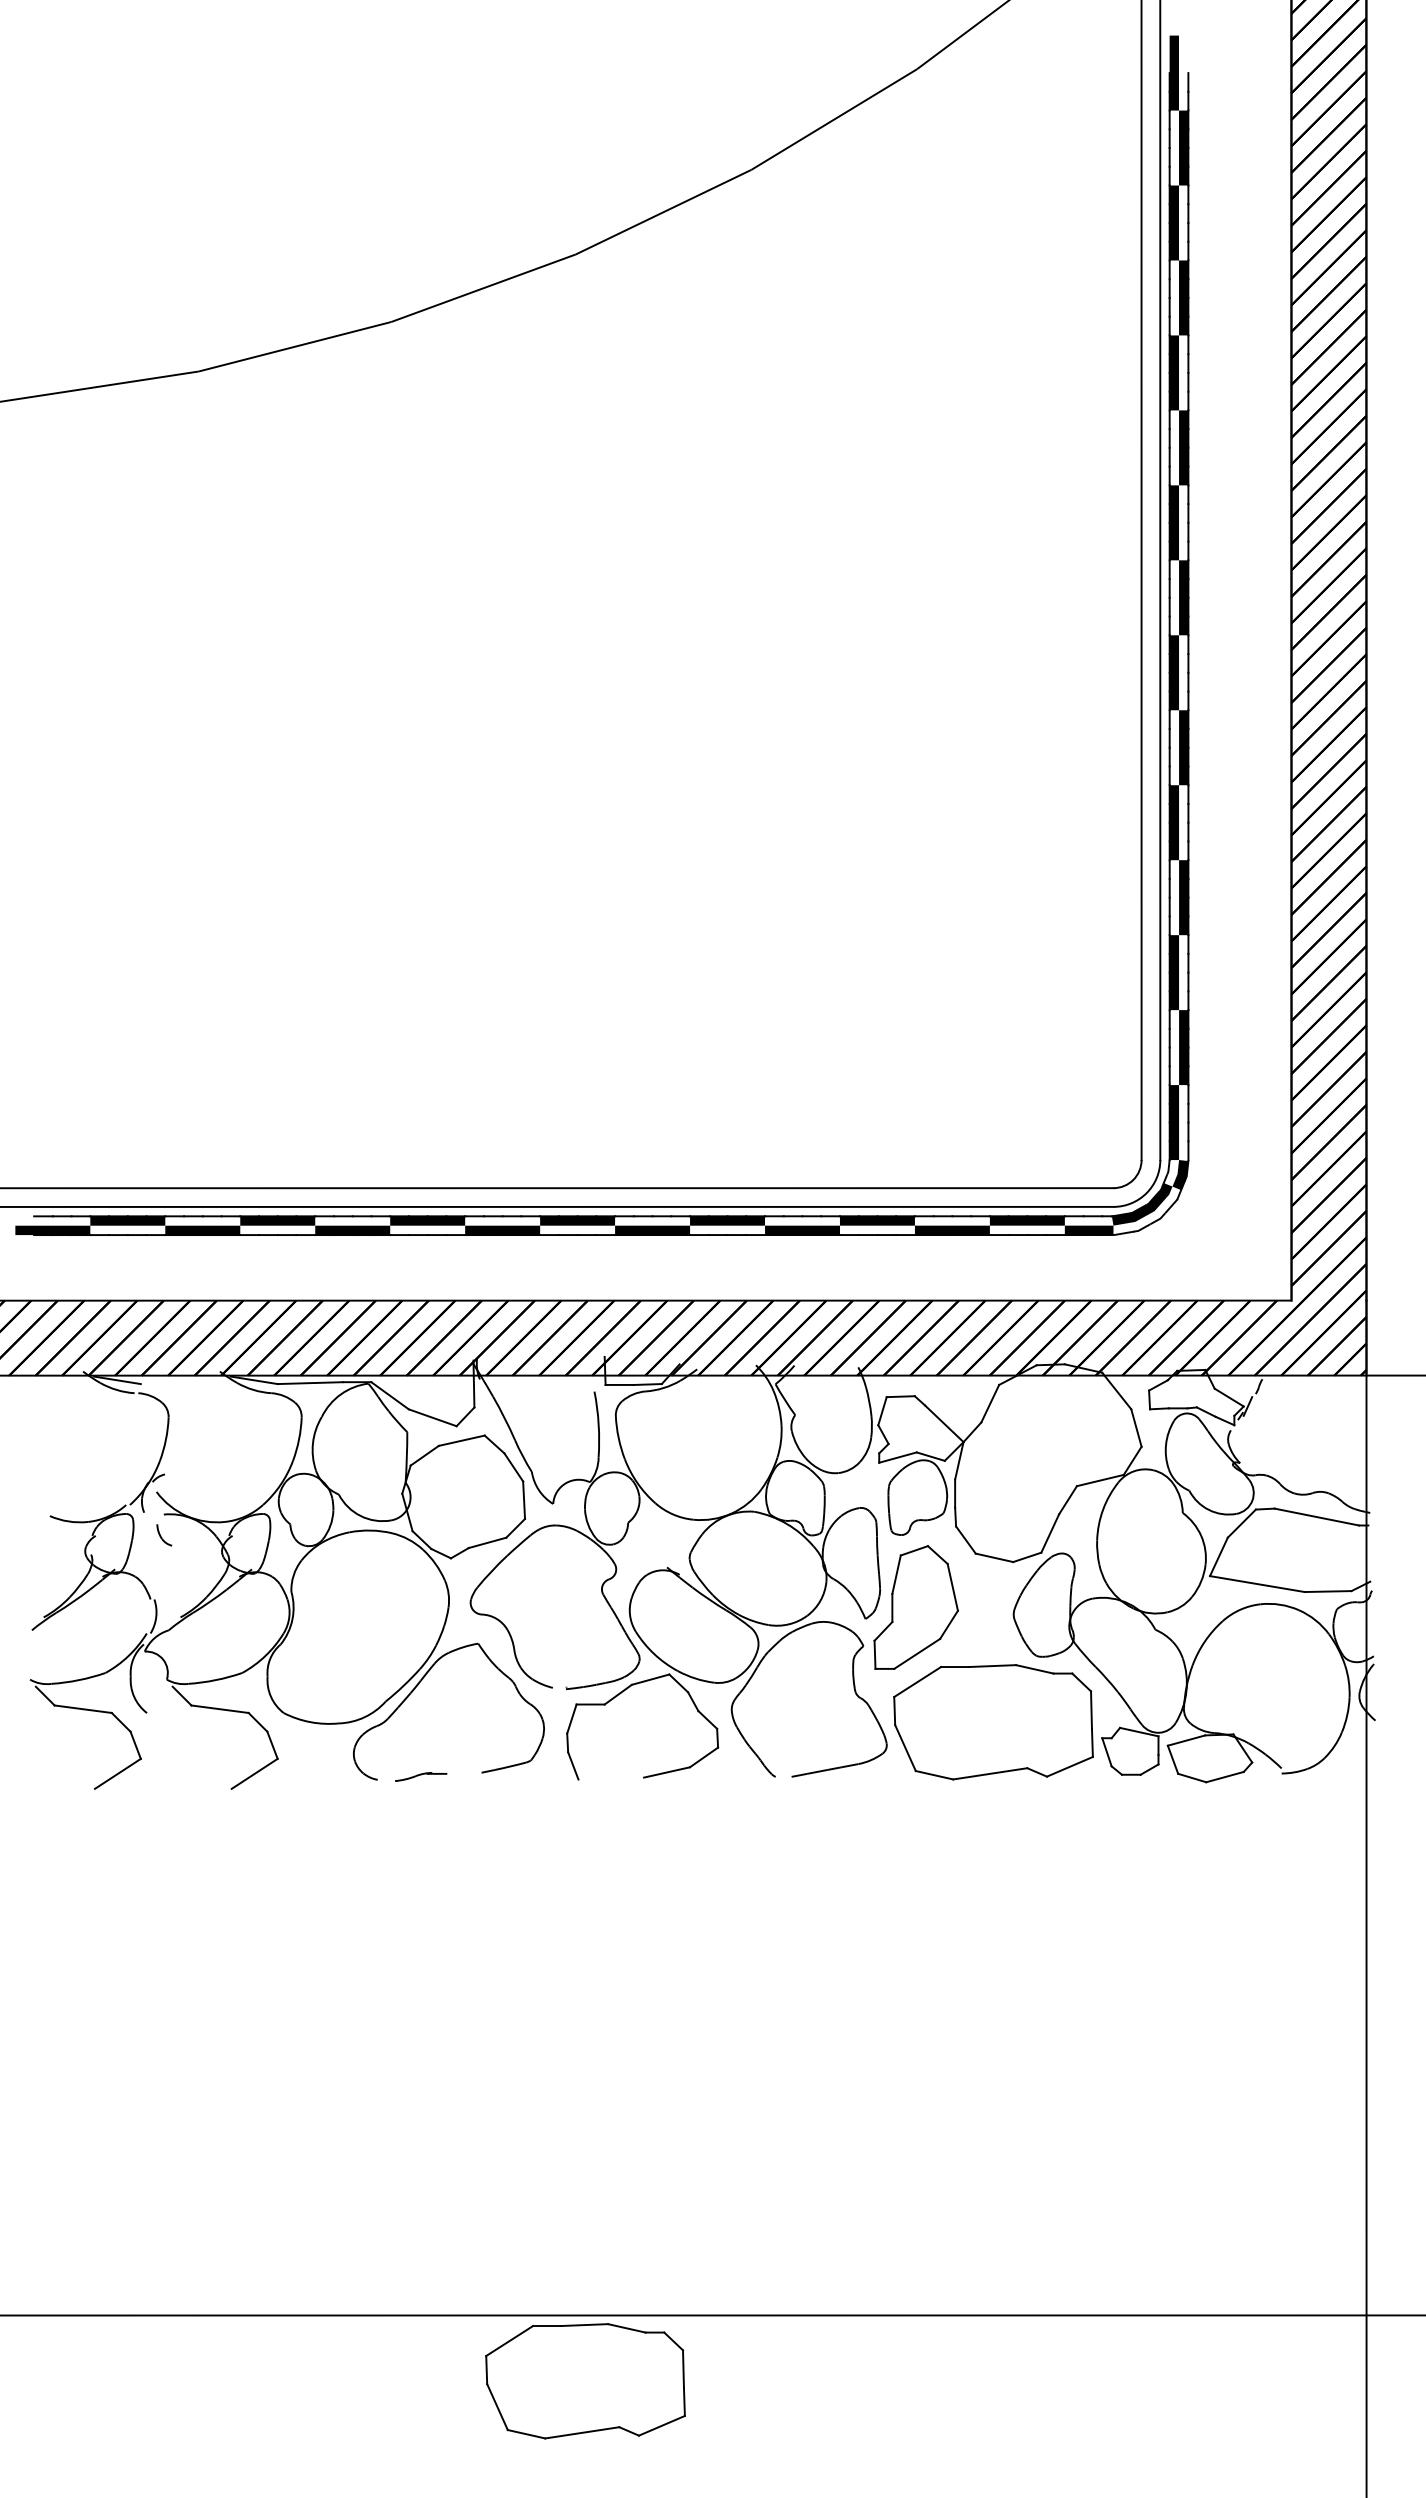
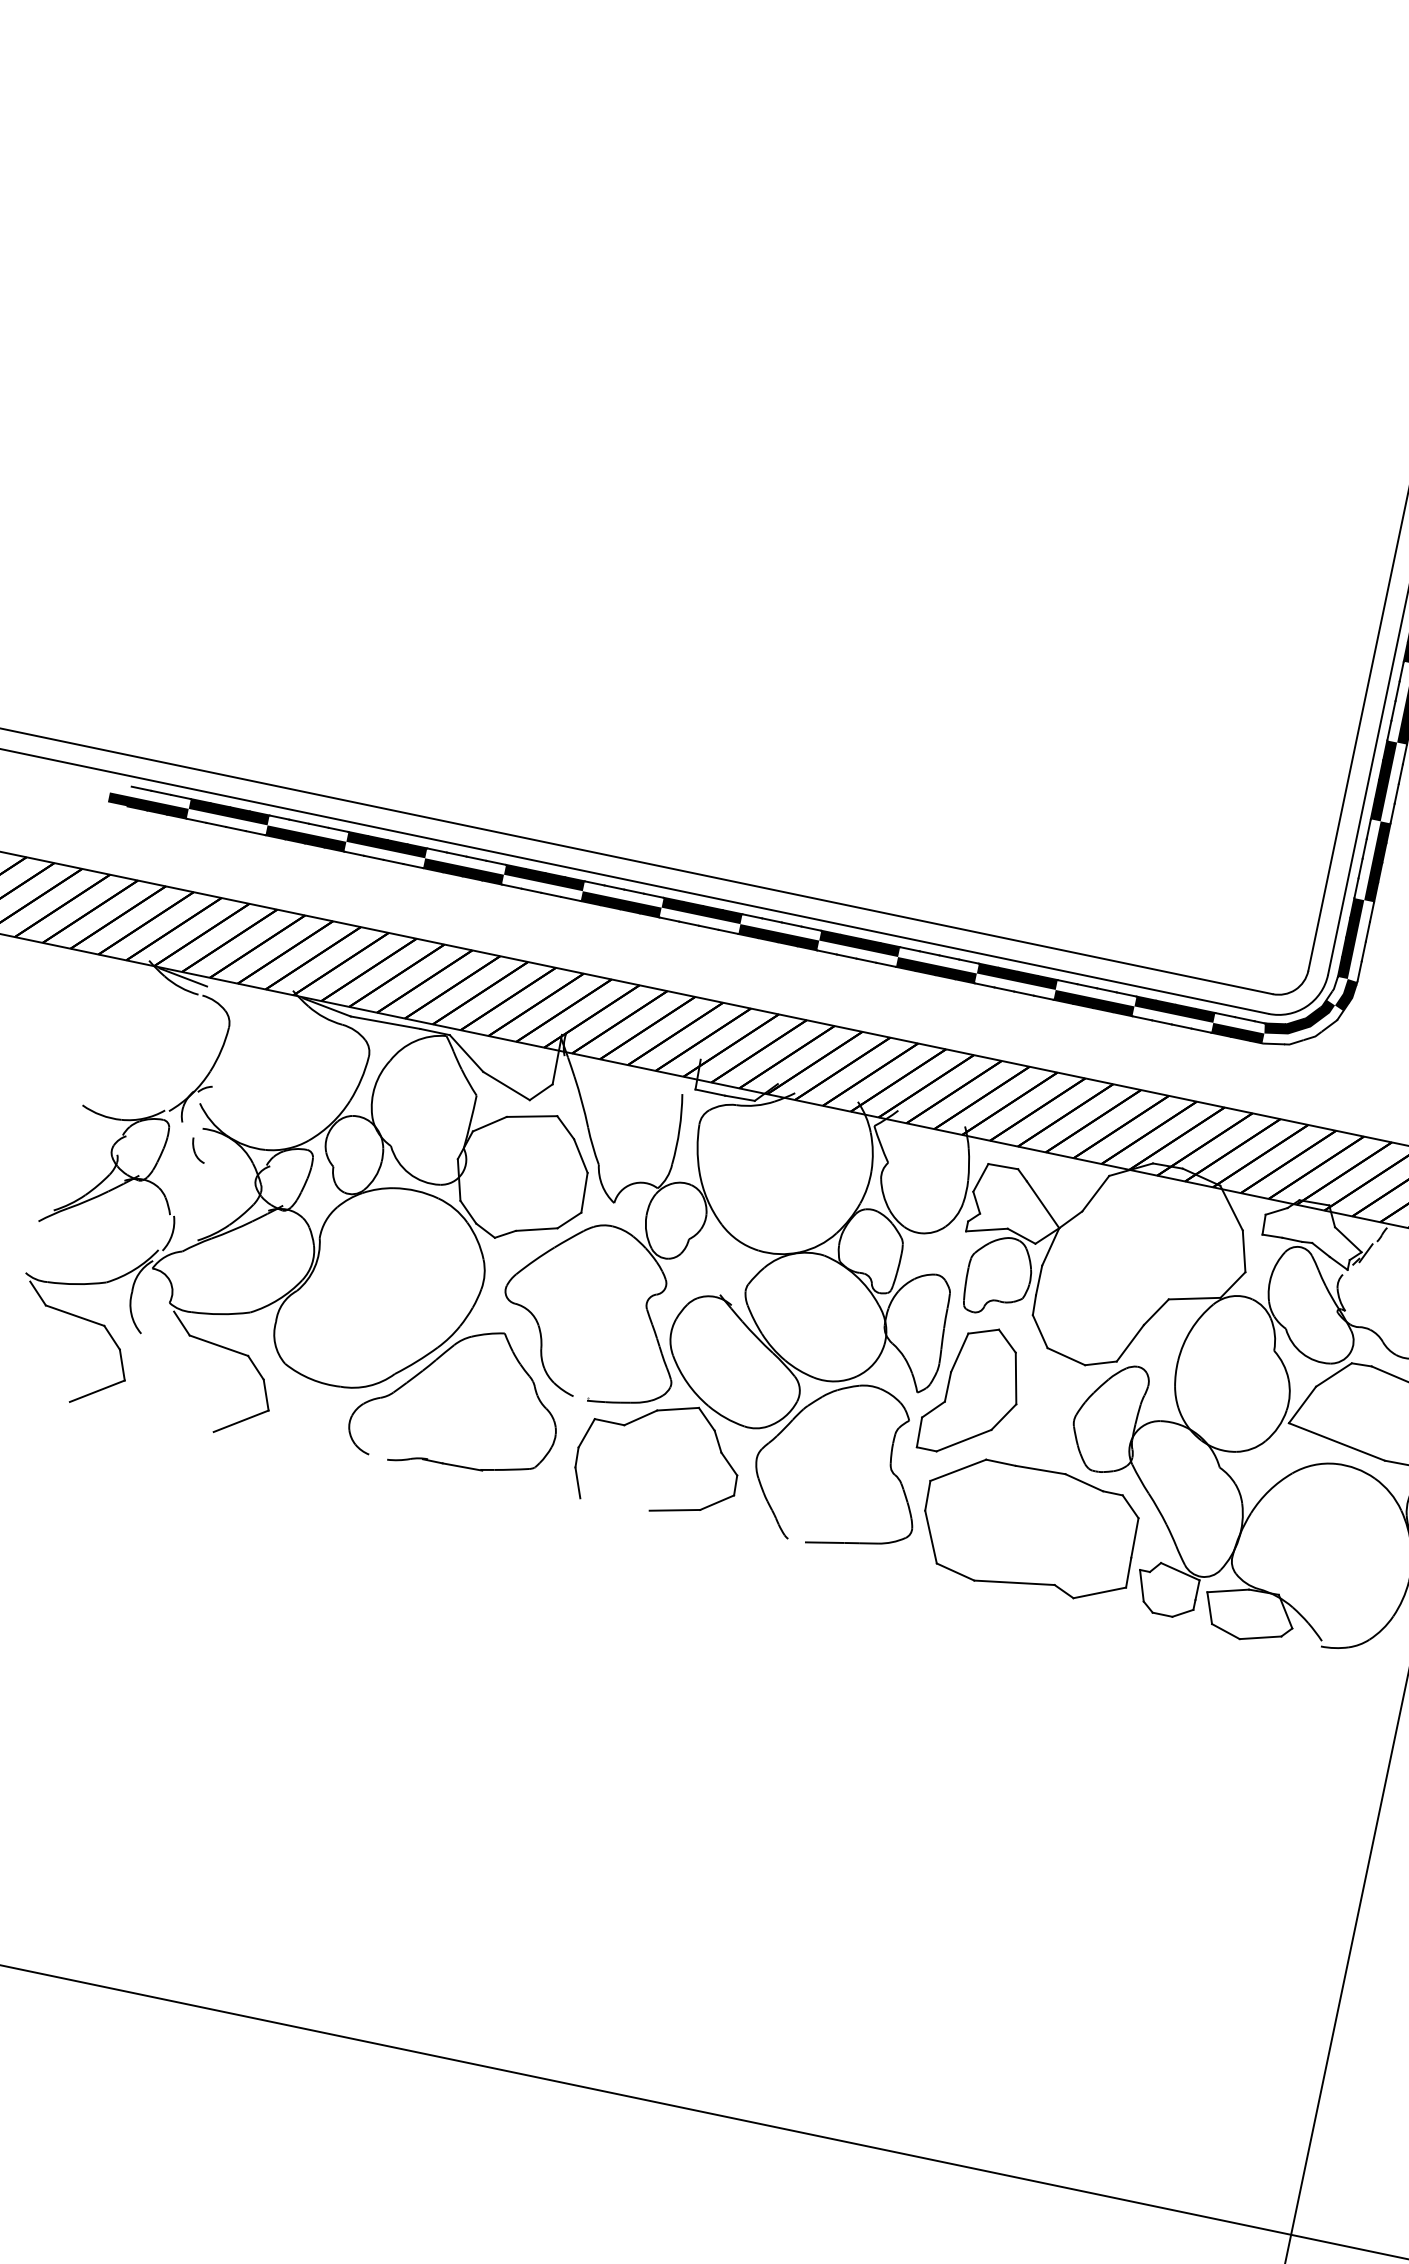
line: (464, 1772) -> (462, 1465), added
part: (585, 2381) -> (455, 2132), removed

